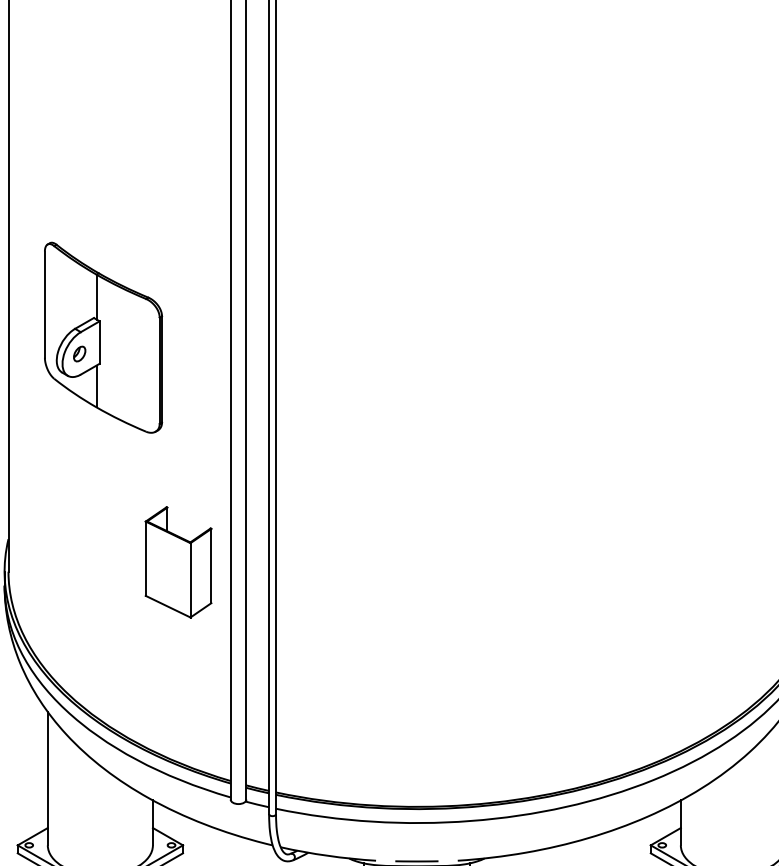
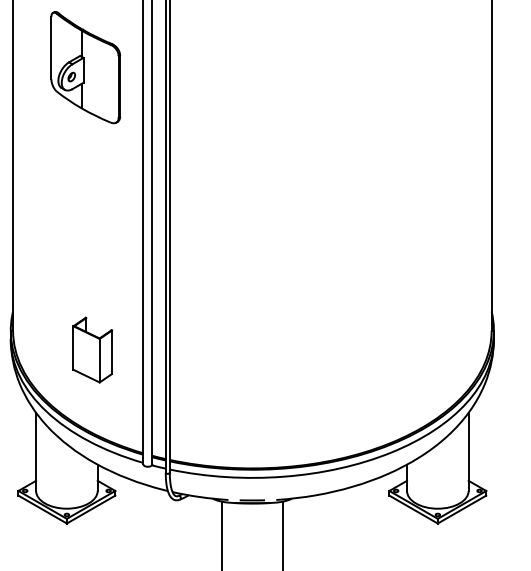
part: (103, 337) -> (85, 67), moved
part: (178, 561) -> (92, 349), moved

